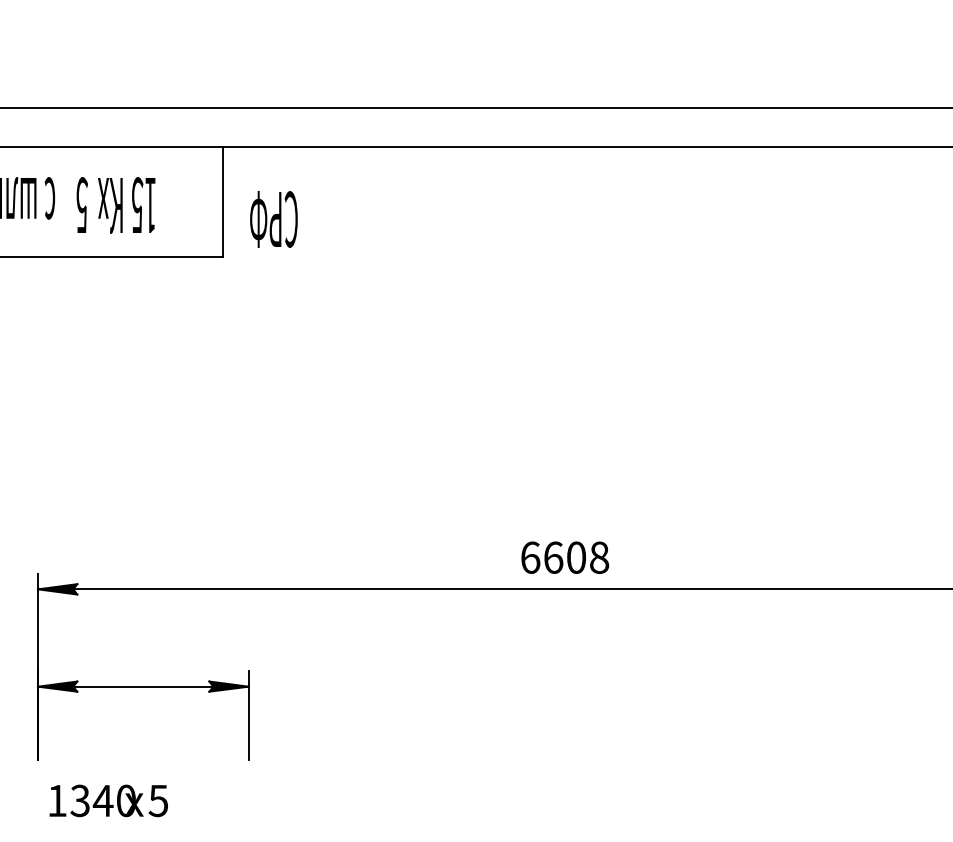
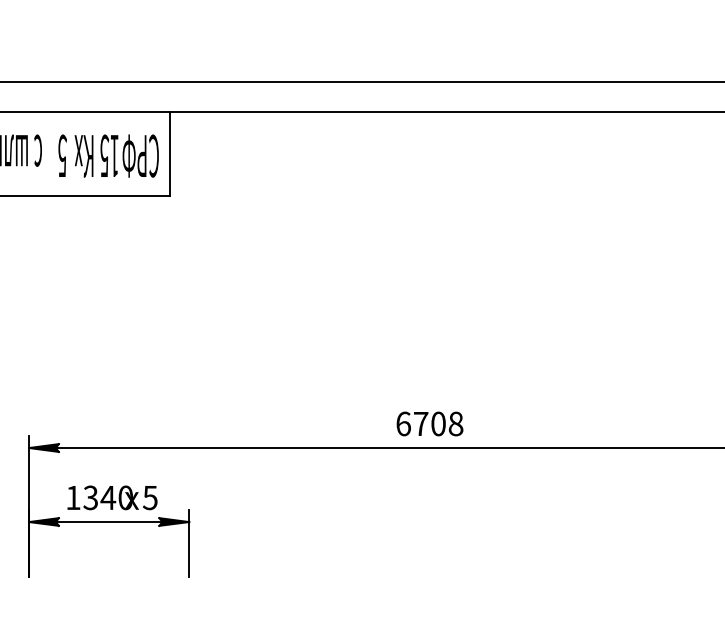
text: (273, 219) -> (140, 156), moved
text: (553, 557) -> (421, 423), 6608 -> 6708
text: (108, 800) -> (112, 497), moved

